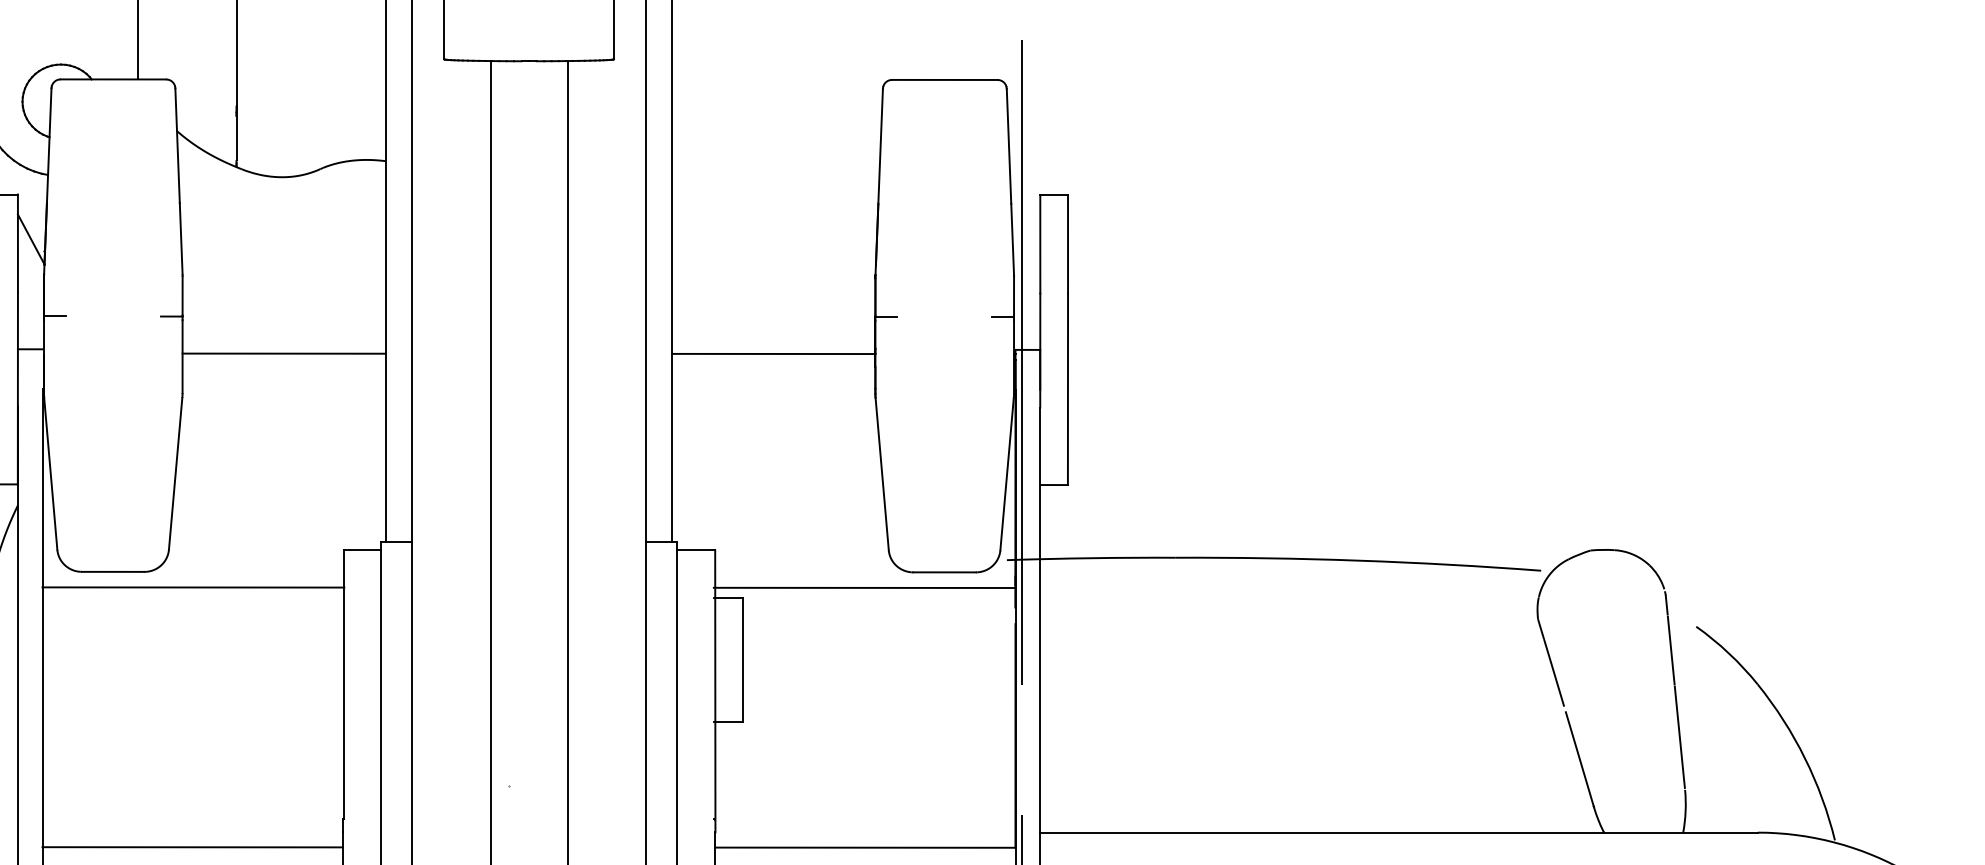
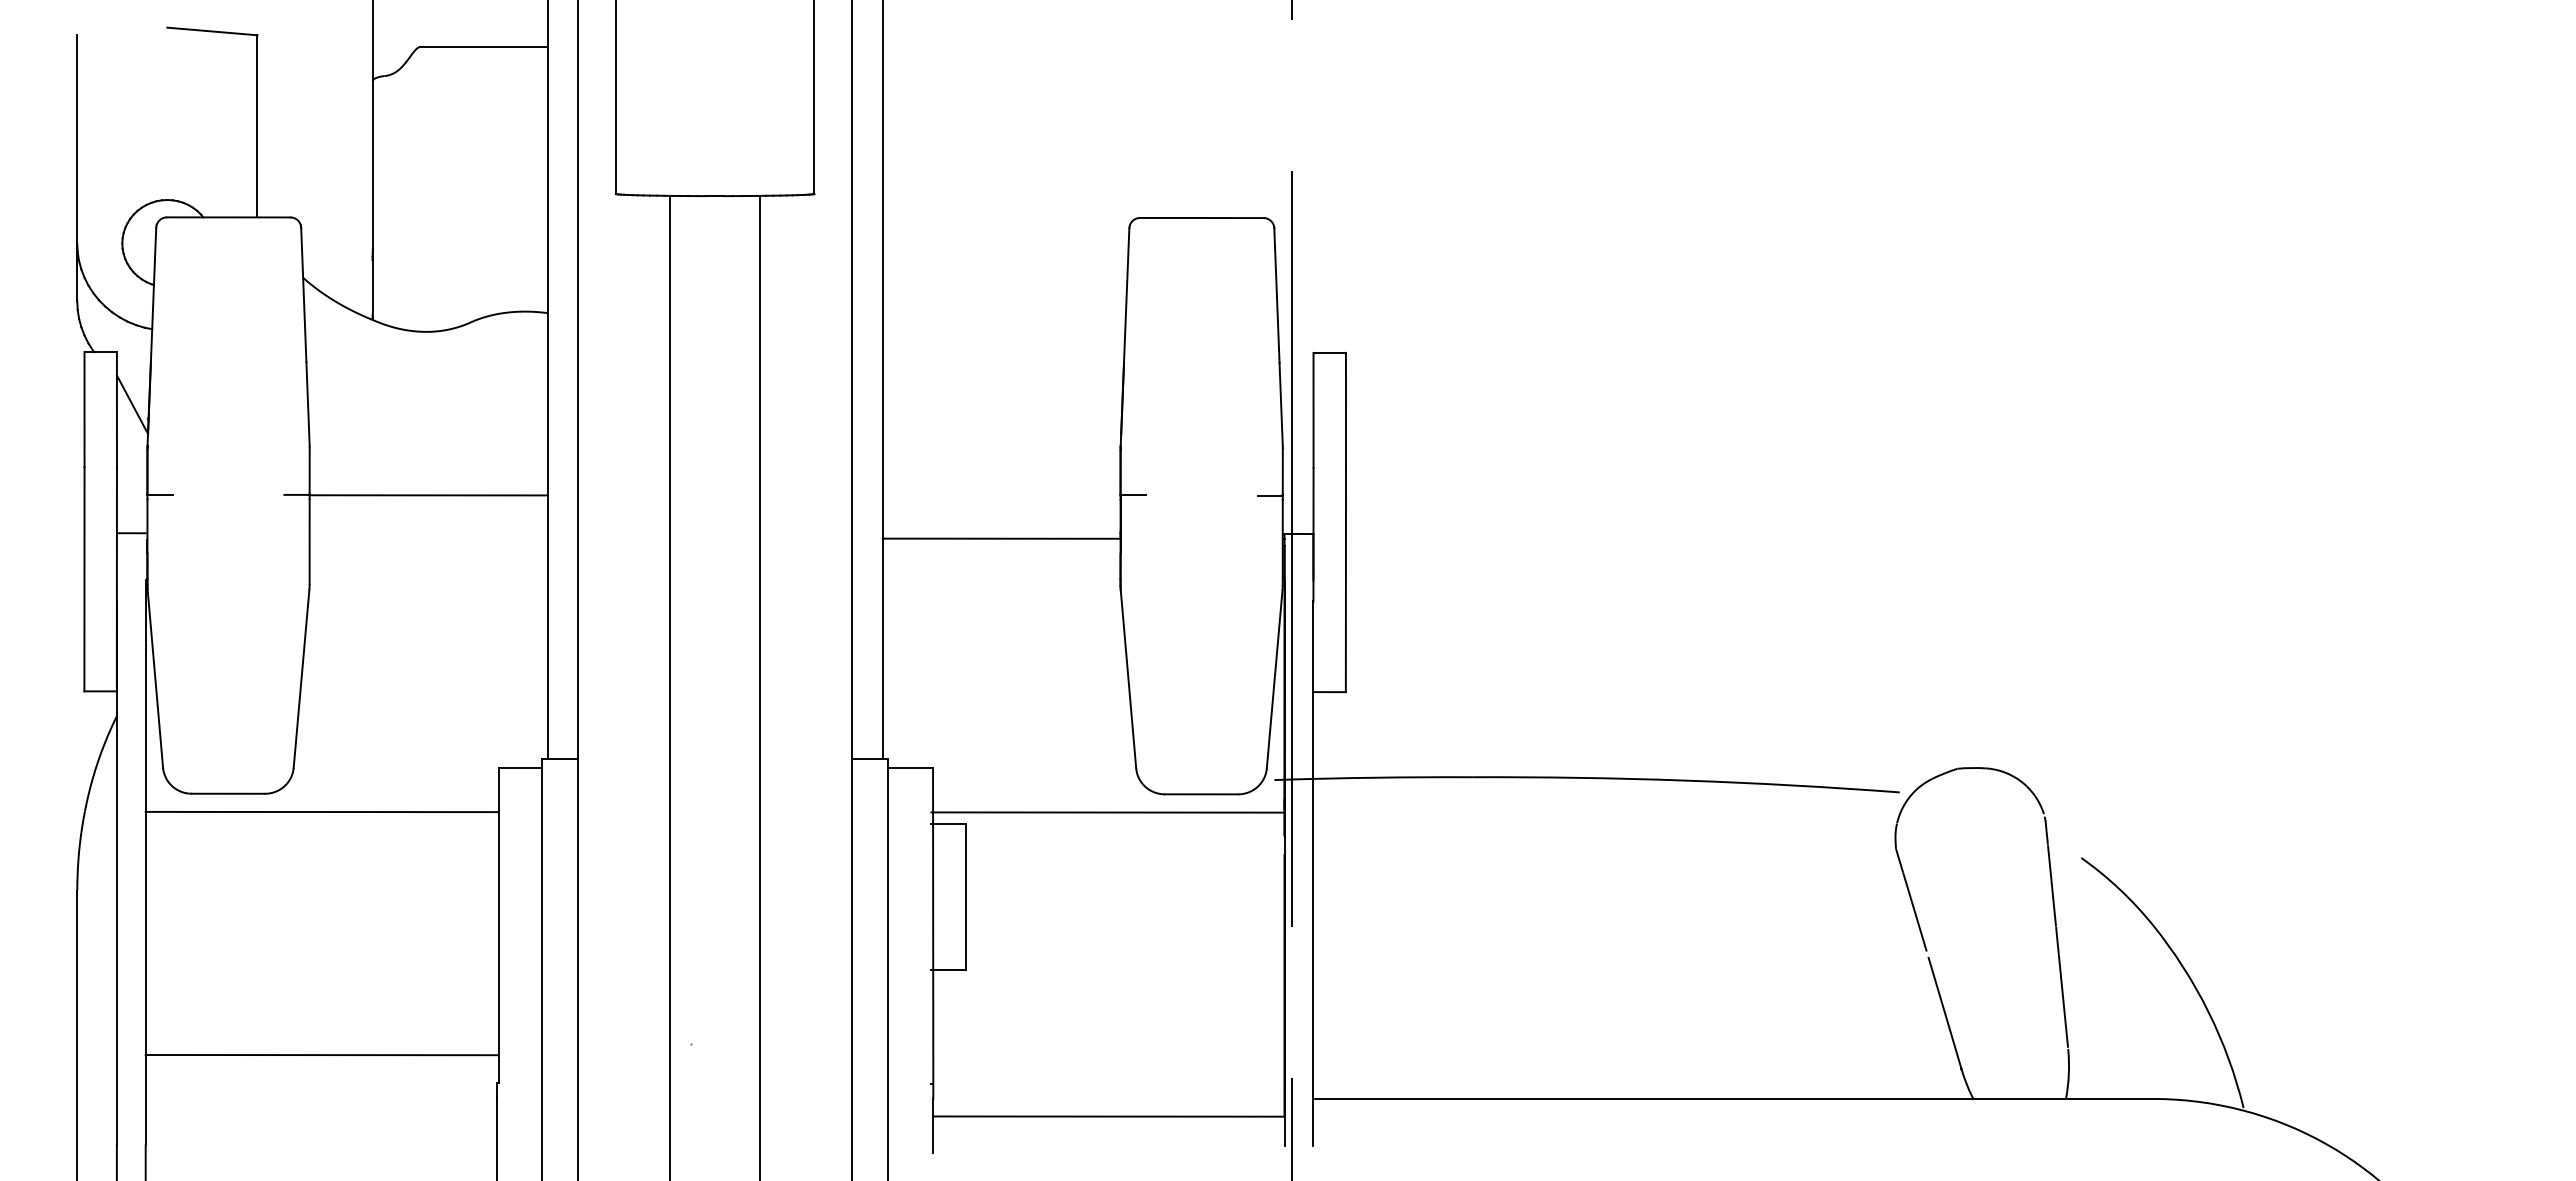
line: (284, 353) -> (428, 495), moved
line: (192, 846) -> (321, 1054), moved

